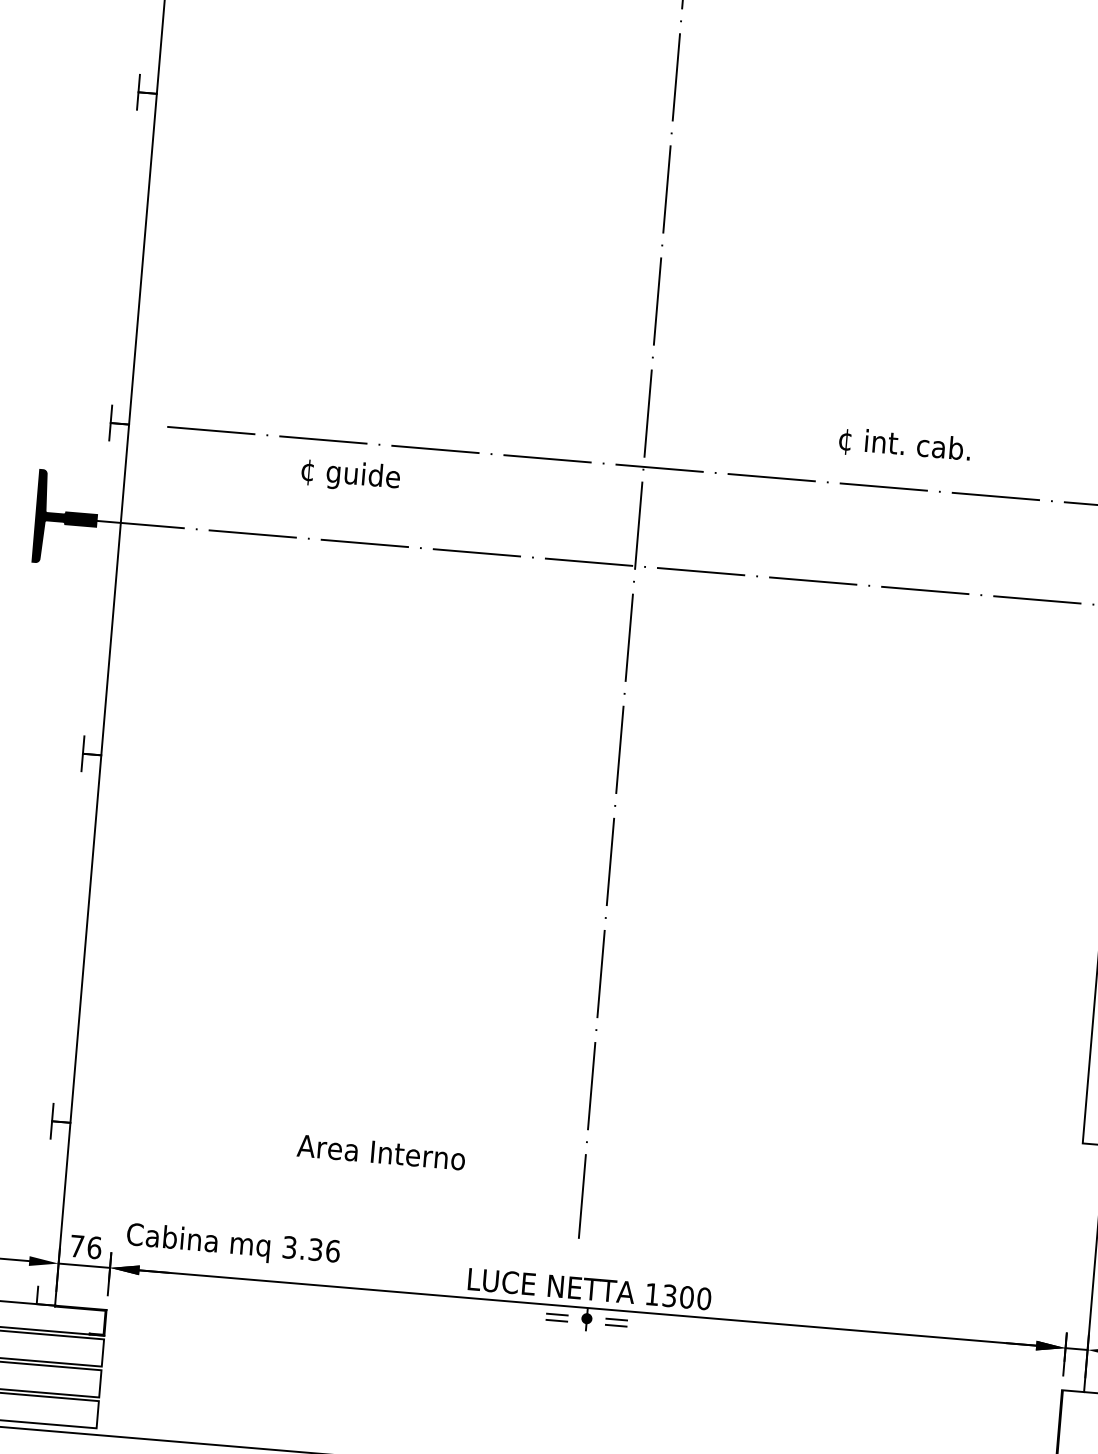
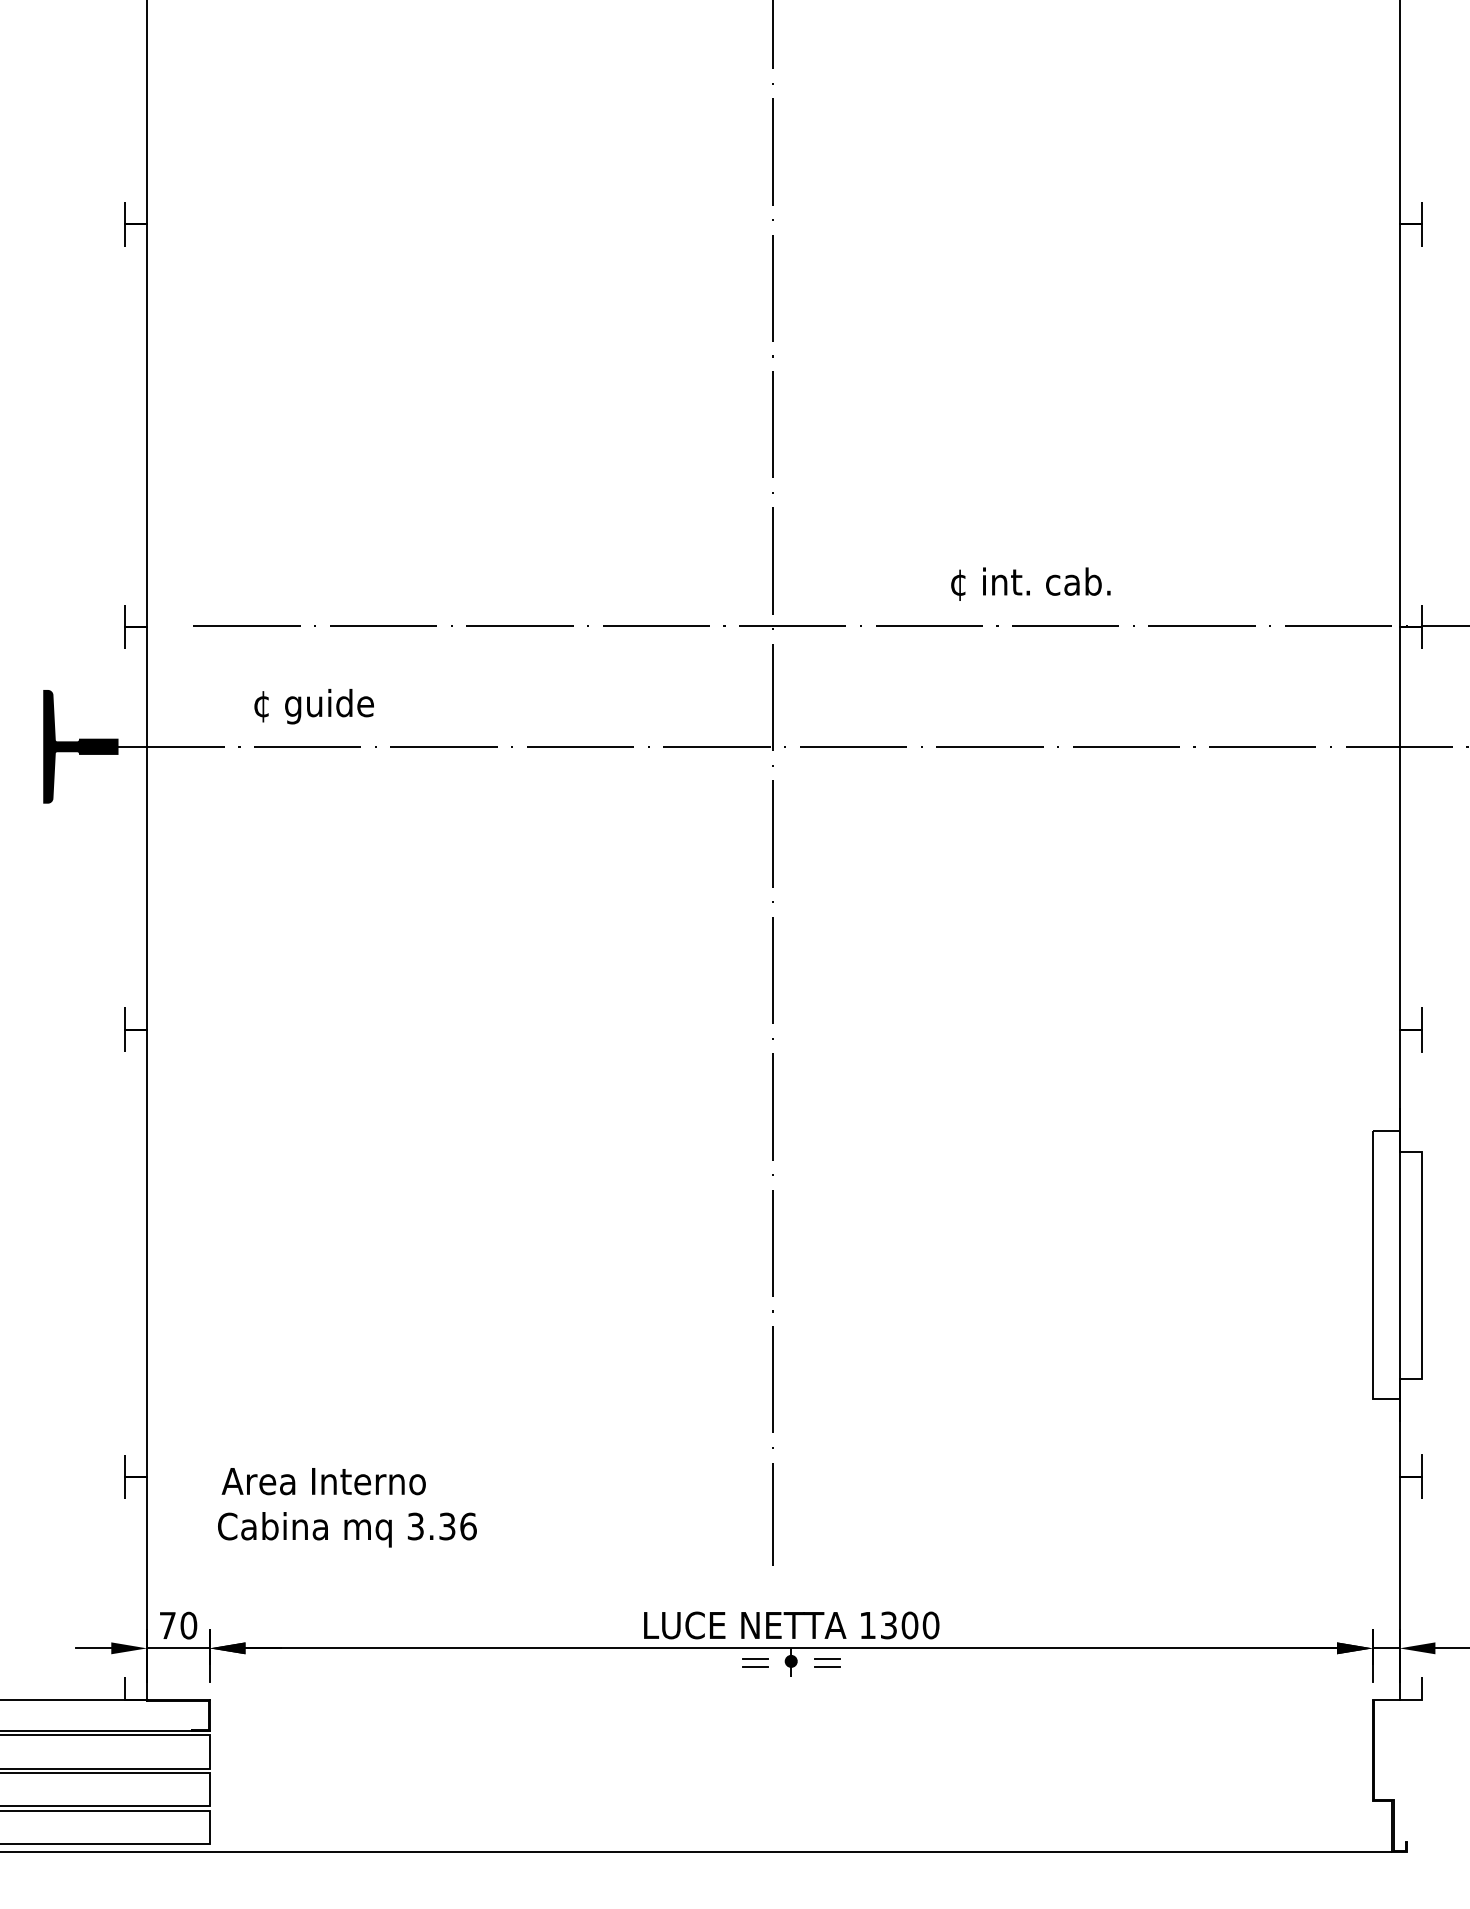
text: (904, 445) -> (1030, 583), moved
text: (350, 475) -> (313, 706), moved
text: (381, 1152) -> (323, 1481), moved
text: (233, 1245) -> (347, 1529), moved
text: (94, 1247) -> (188, 1625), 76 -> 70

